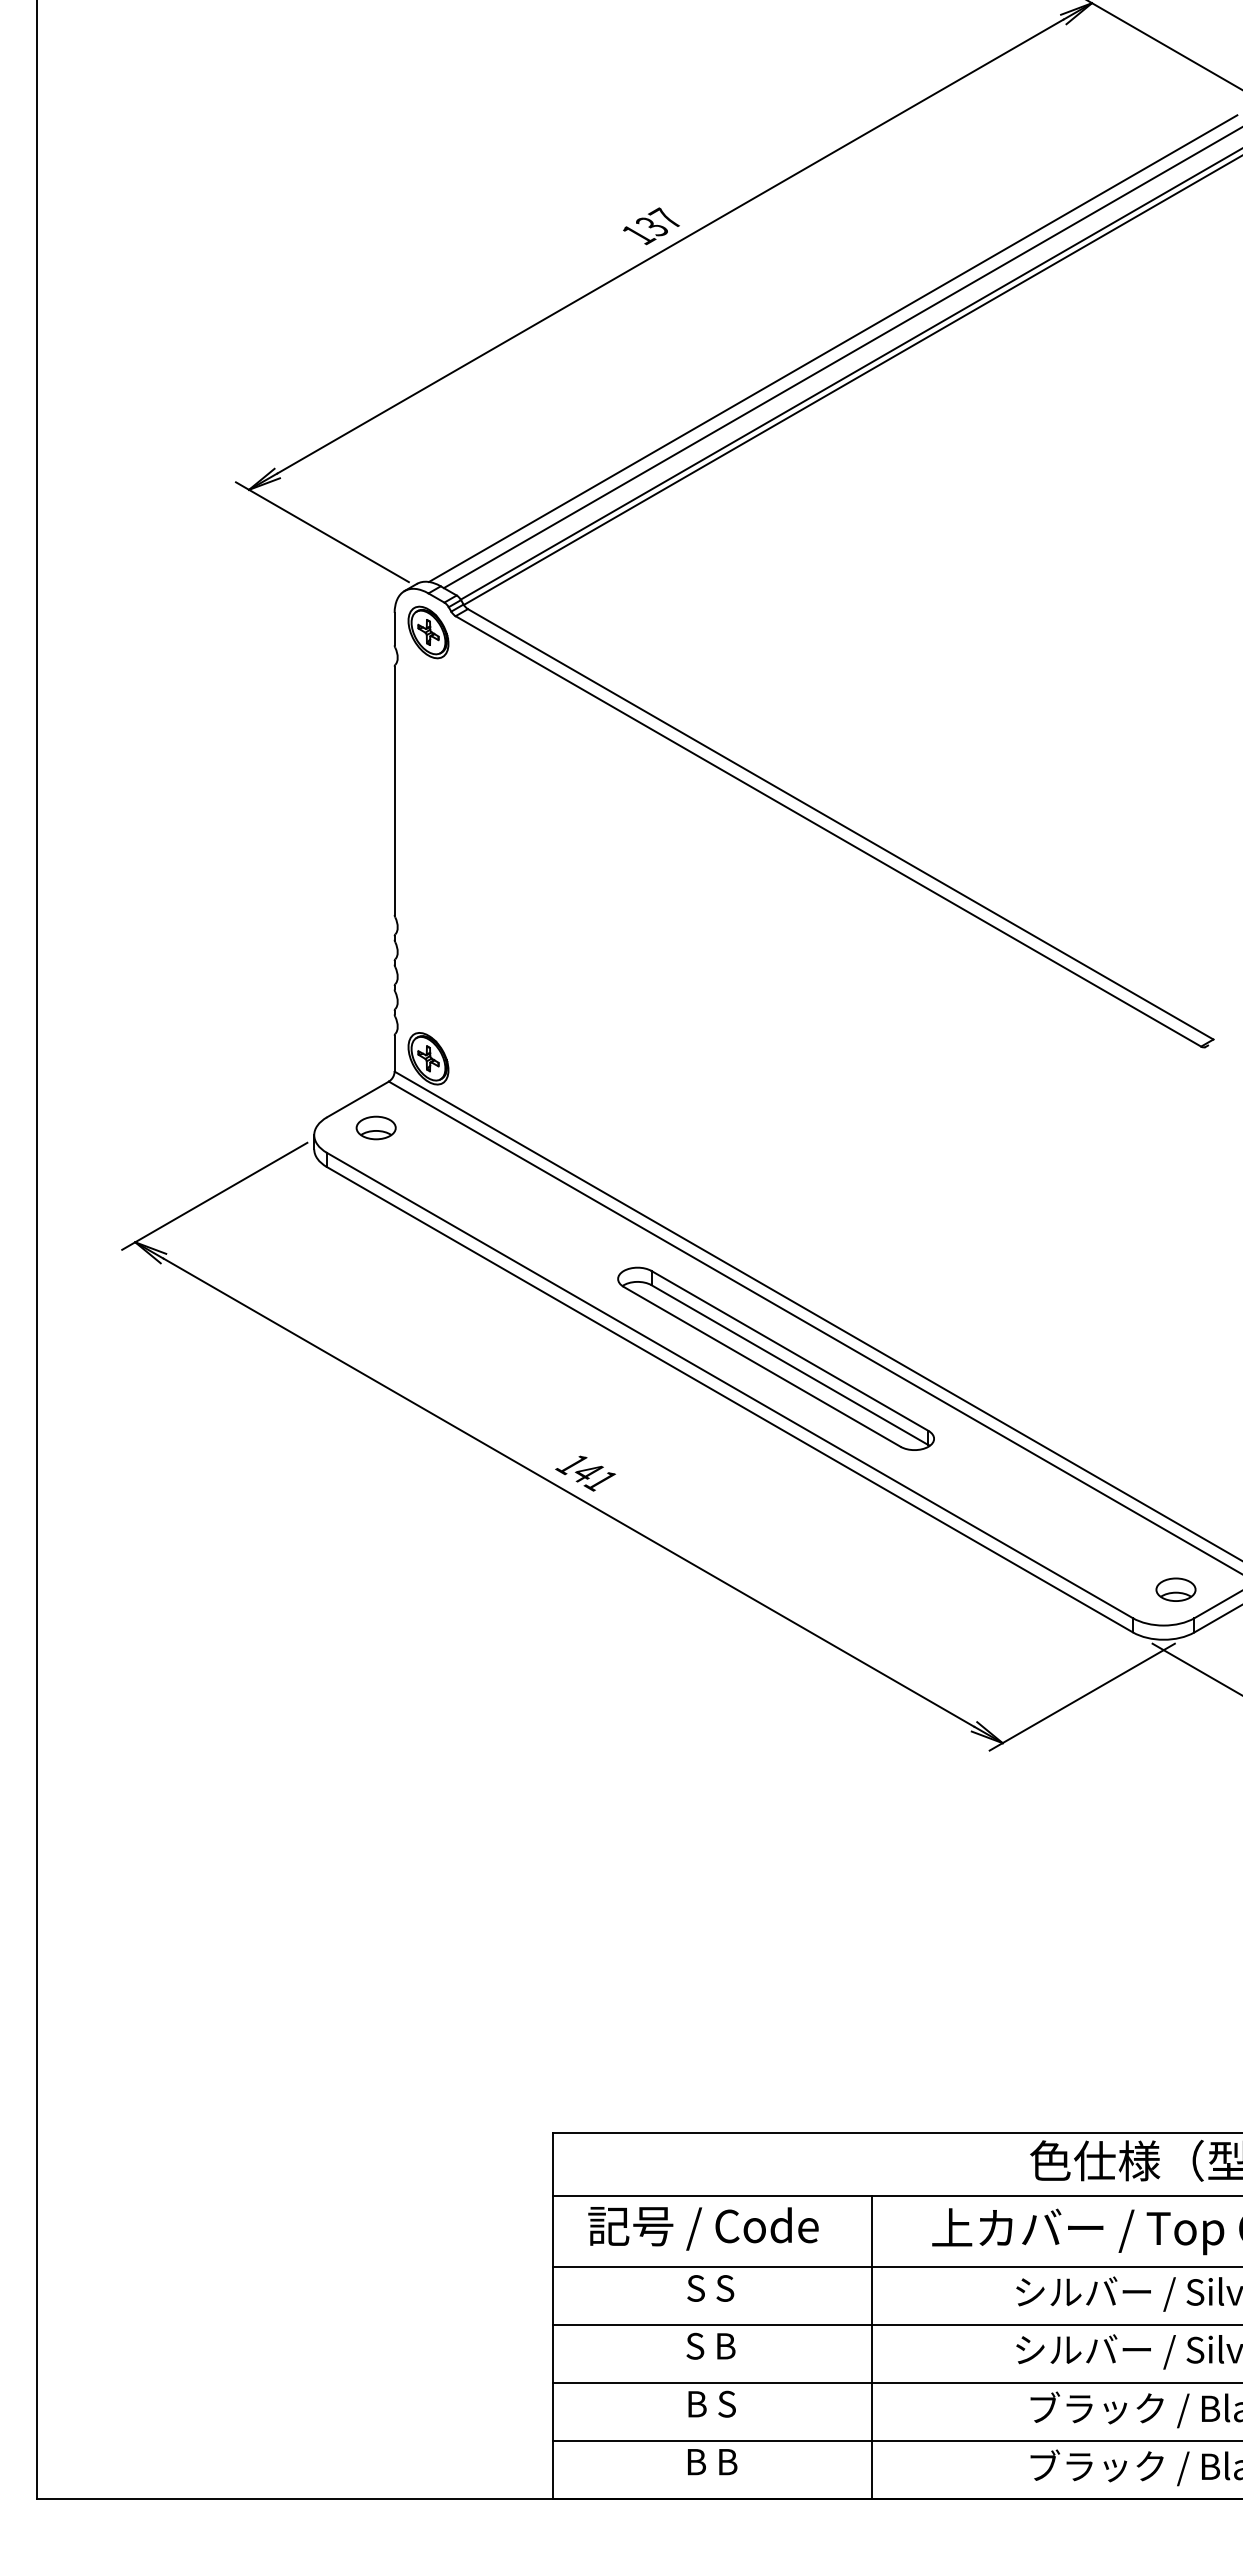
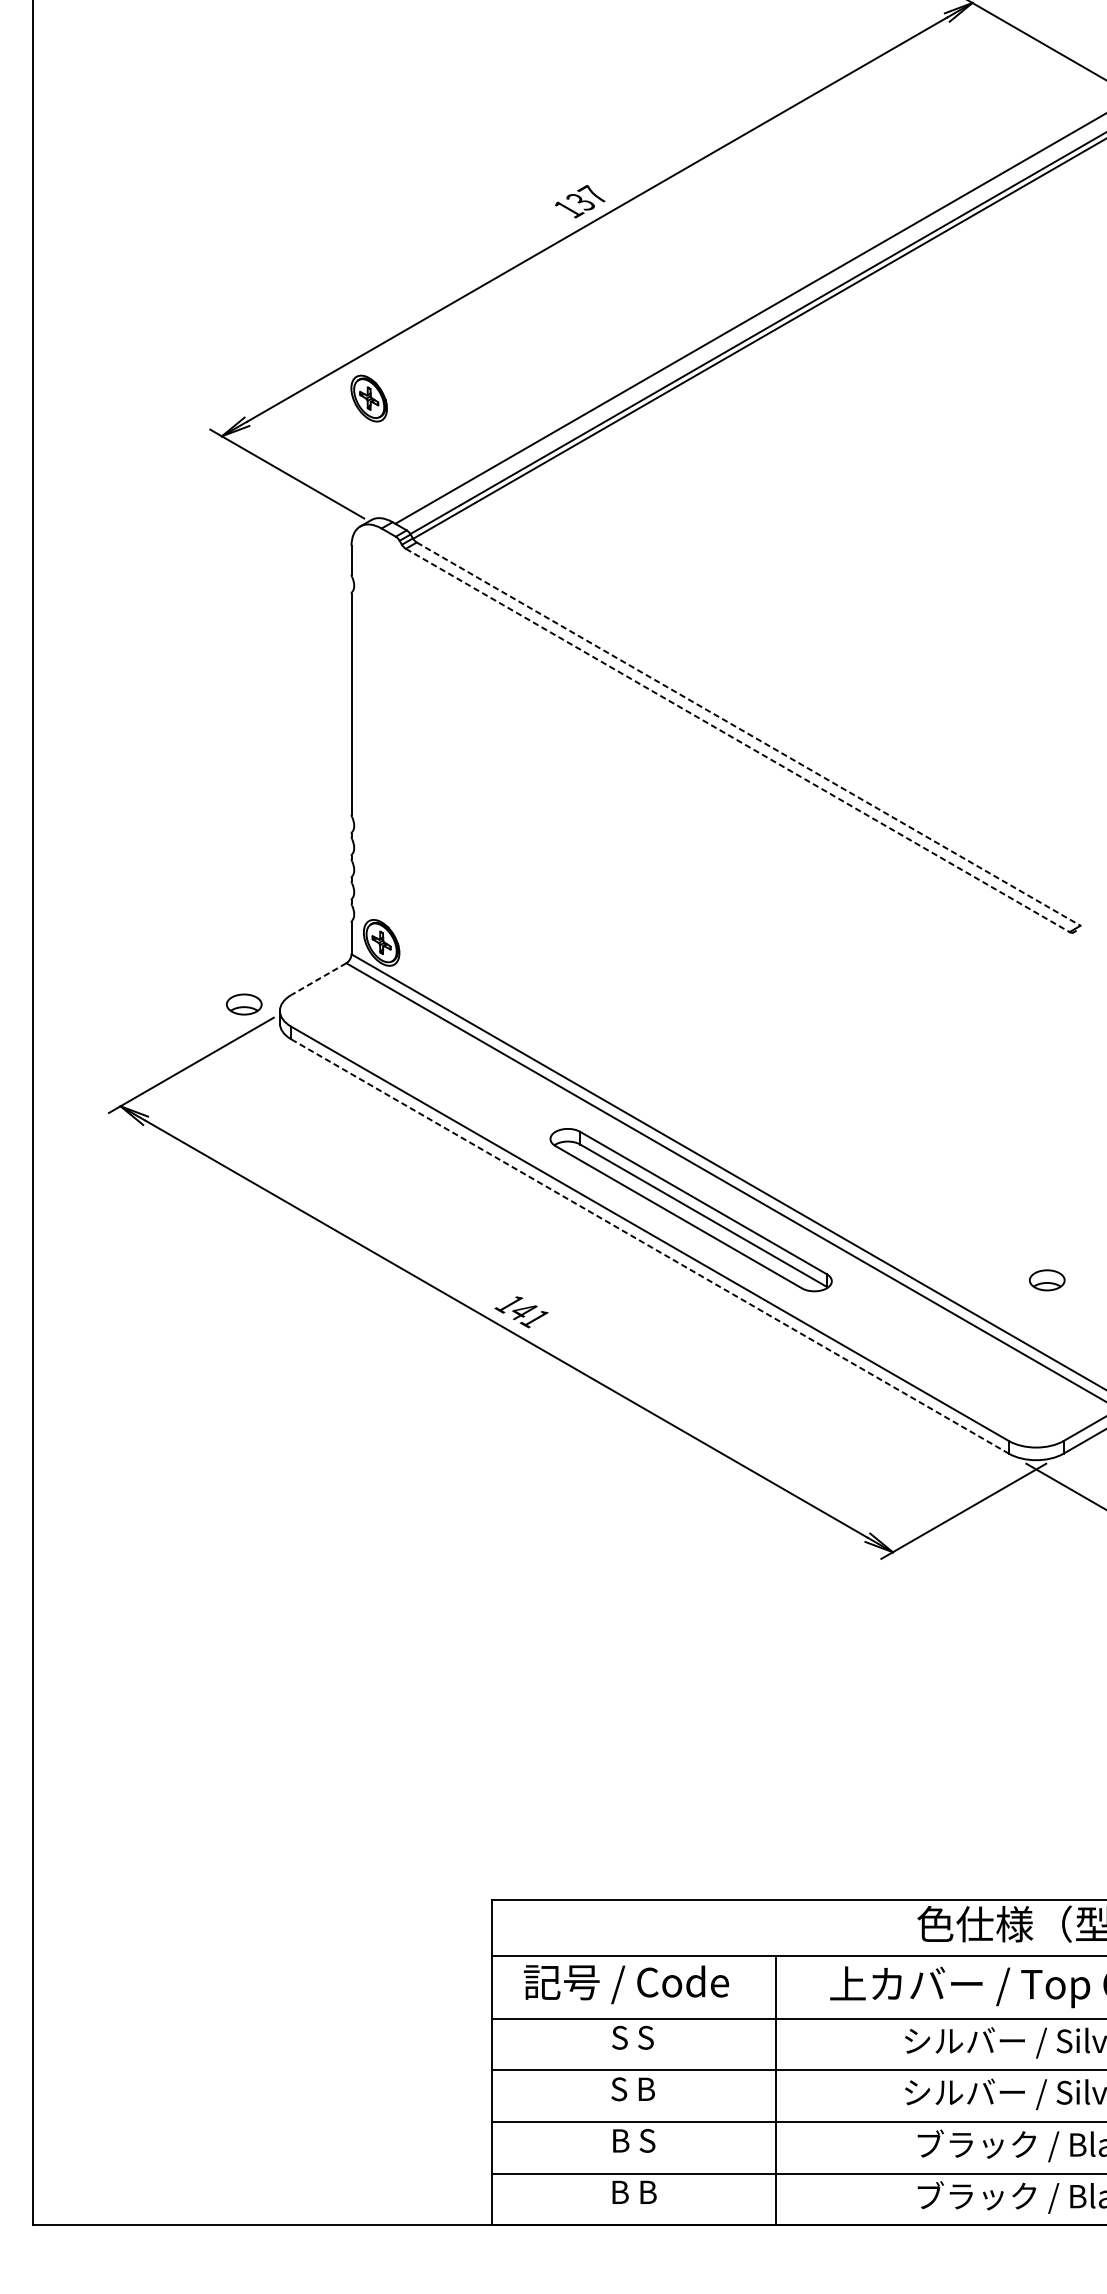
line: (833, 348) -> (742, 310), removed
part: (428, 632) -> (369, 398), moved
line: (841, 824) -> (749, 734), solid -> dashed
line: (828, 831) -> (737, 740), solid -> dashed
line: (357, 1099) -> (318, 979), solid -> dashed
part: (375, 1127) -> (243, 1004), moved
line: (730, 1400) -> (650, 1247), solid -> dashed
part: (1175, 1589) -> (1046, 1280), moved

